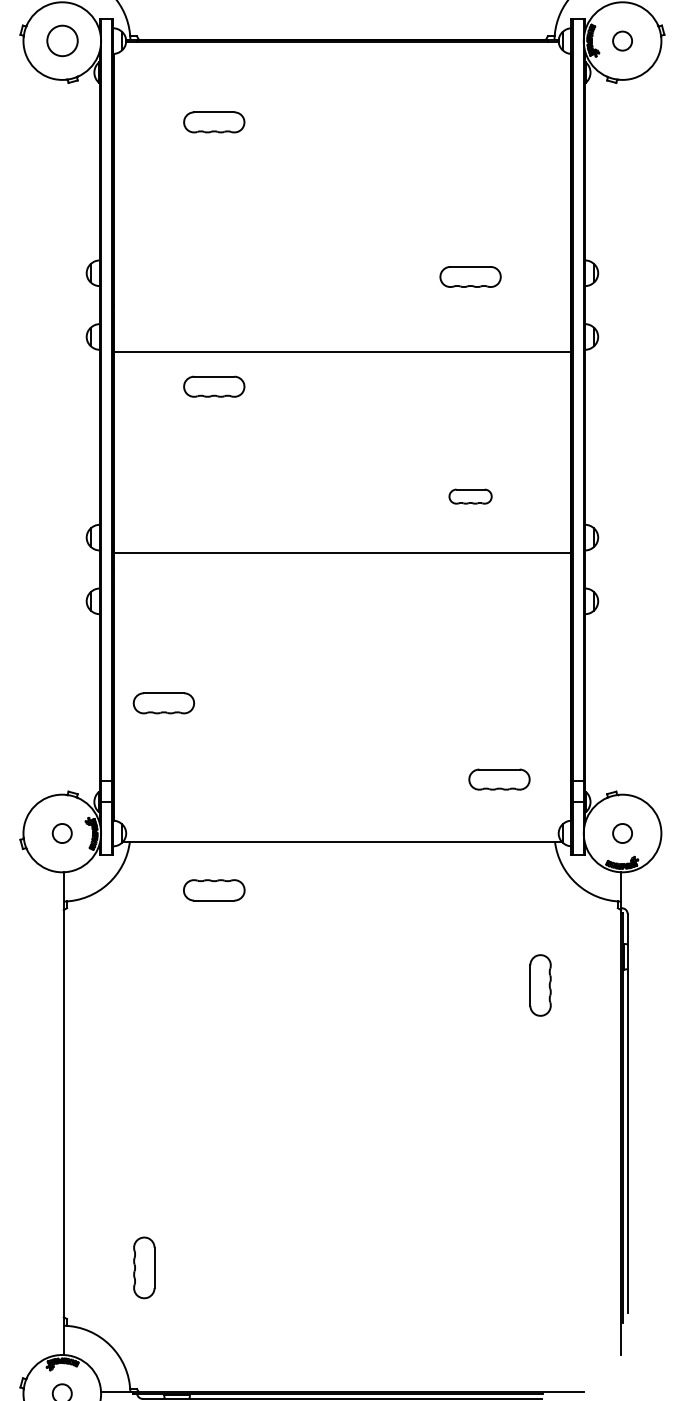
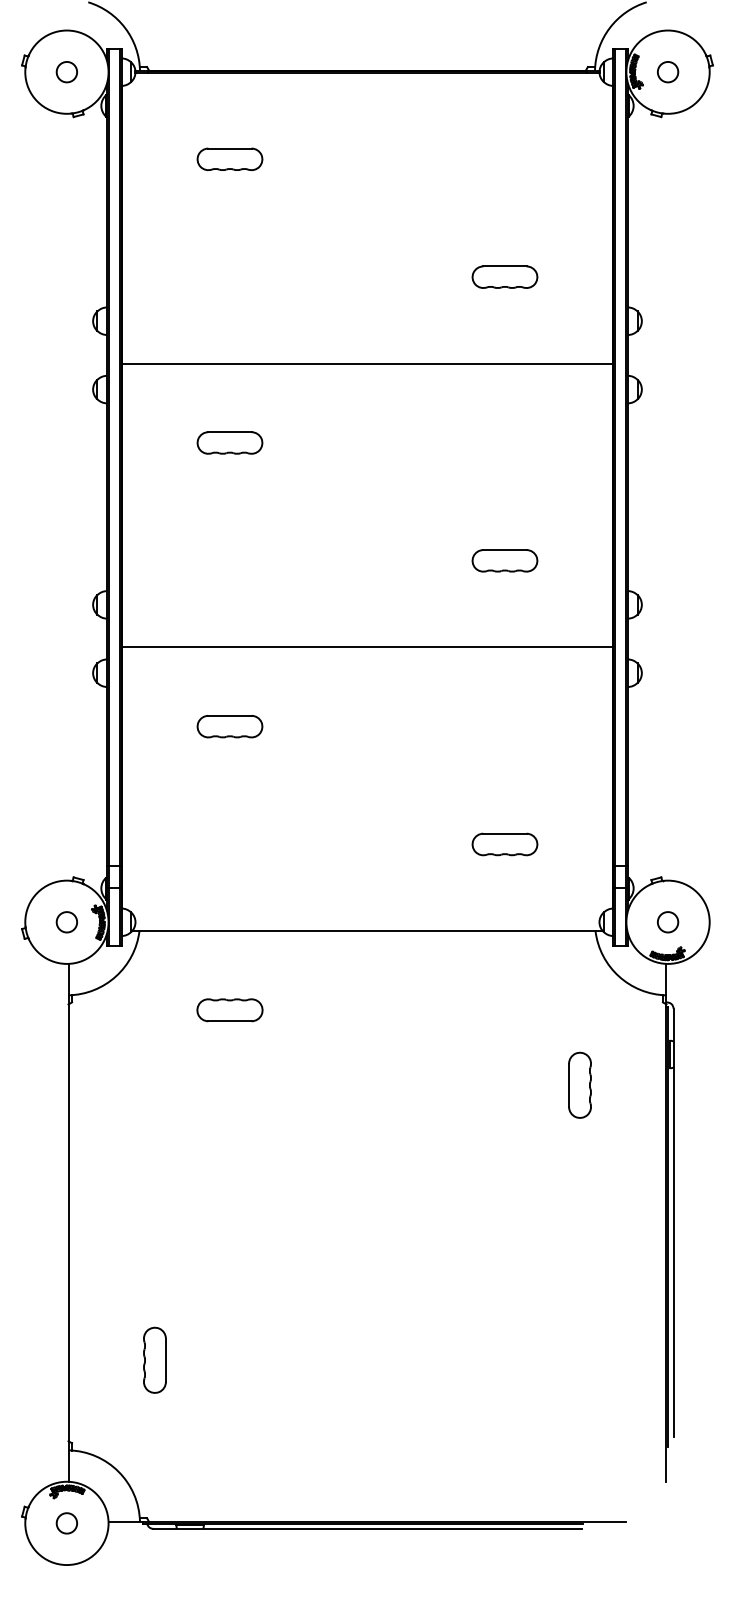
circle: (61, 41) -> (66, 72), size x0.62
part: (470, 276) -> (504, 276), moved
line: (342, 351) -> (367, 363), moved
part: (470, 496) -> (504, 560), size x1.43
line: (342, 553) -> (367, 647), moved
part: (163, 703) -> (229, 726), moved
part: (499, 779) -> (504, 844), moved
part: (213, 890) -> (229, 1010), moved
part: (143, 1267) -> (154, 1359), moved

